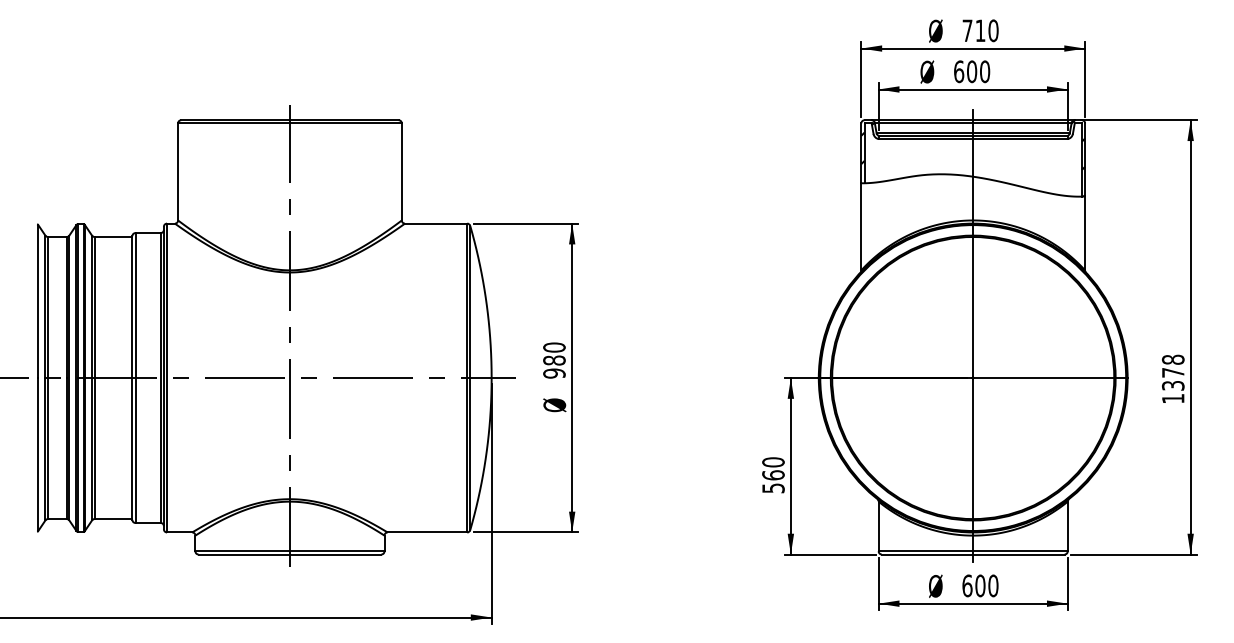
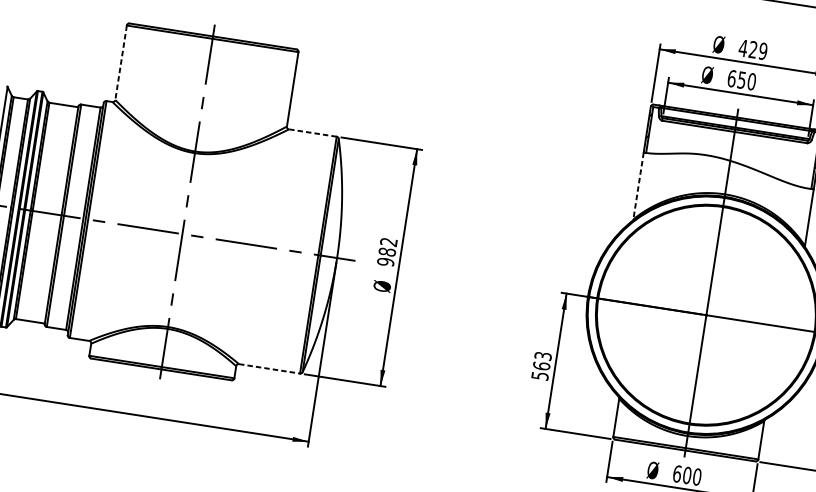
text: (980, 30) -> (753, 49), 710 -> 429
text: (972, 71) -> (742, 80), 600 -> 650
line: (178, 171) -> (121, 62), solid -> dashed
line: (435, 223) -> (312, 132), solid -> dashed
line: (861, 226) -> (638, 185), solid -> dashed
text: (554, 347) -> (388, 242), 980 -> 982
text: (773, 462) -> (543, 356), 560 -> 563
line: (427, 532) -> (269, 368), solid -> dashed

